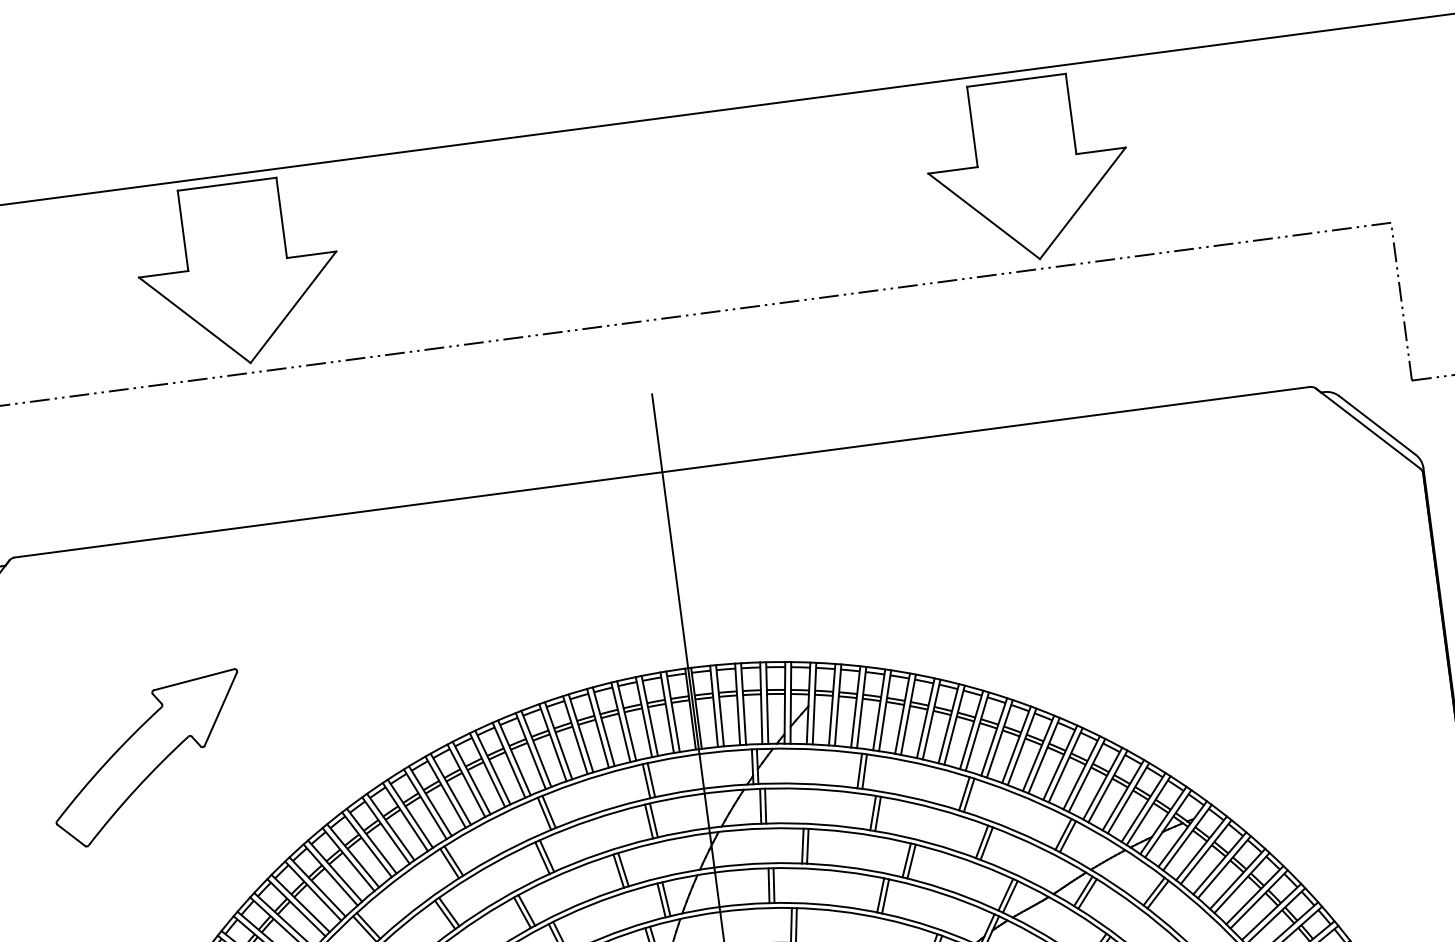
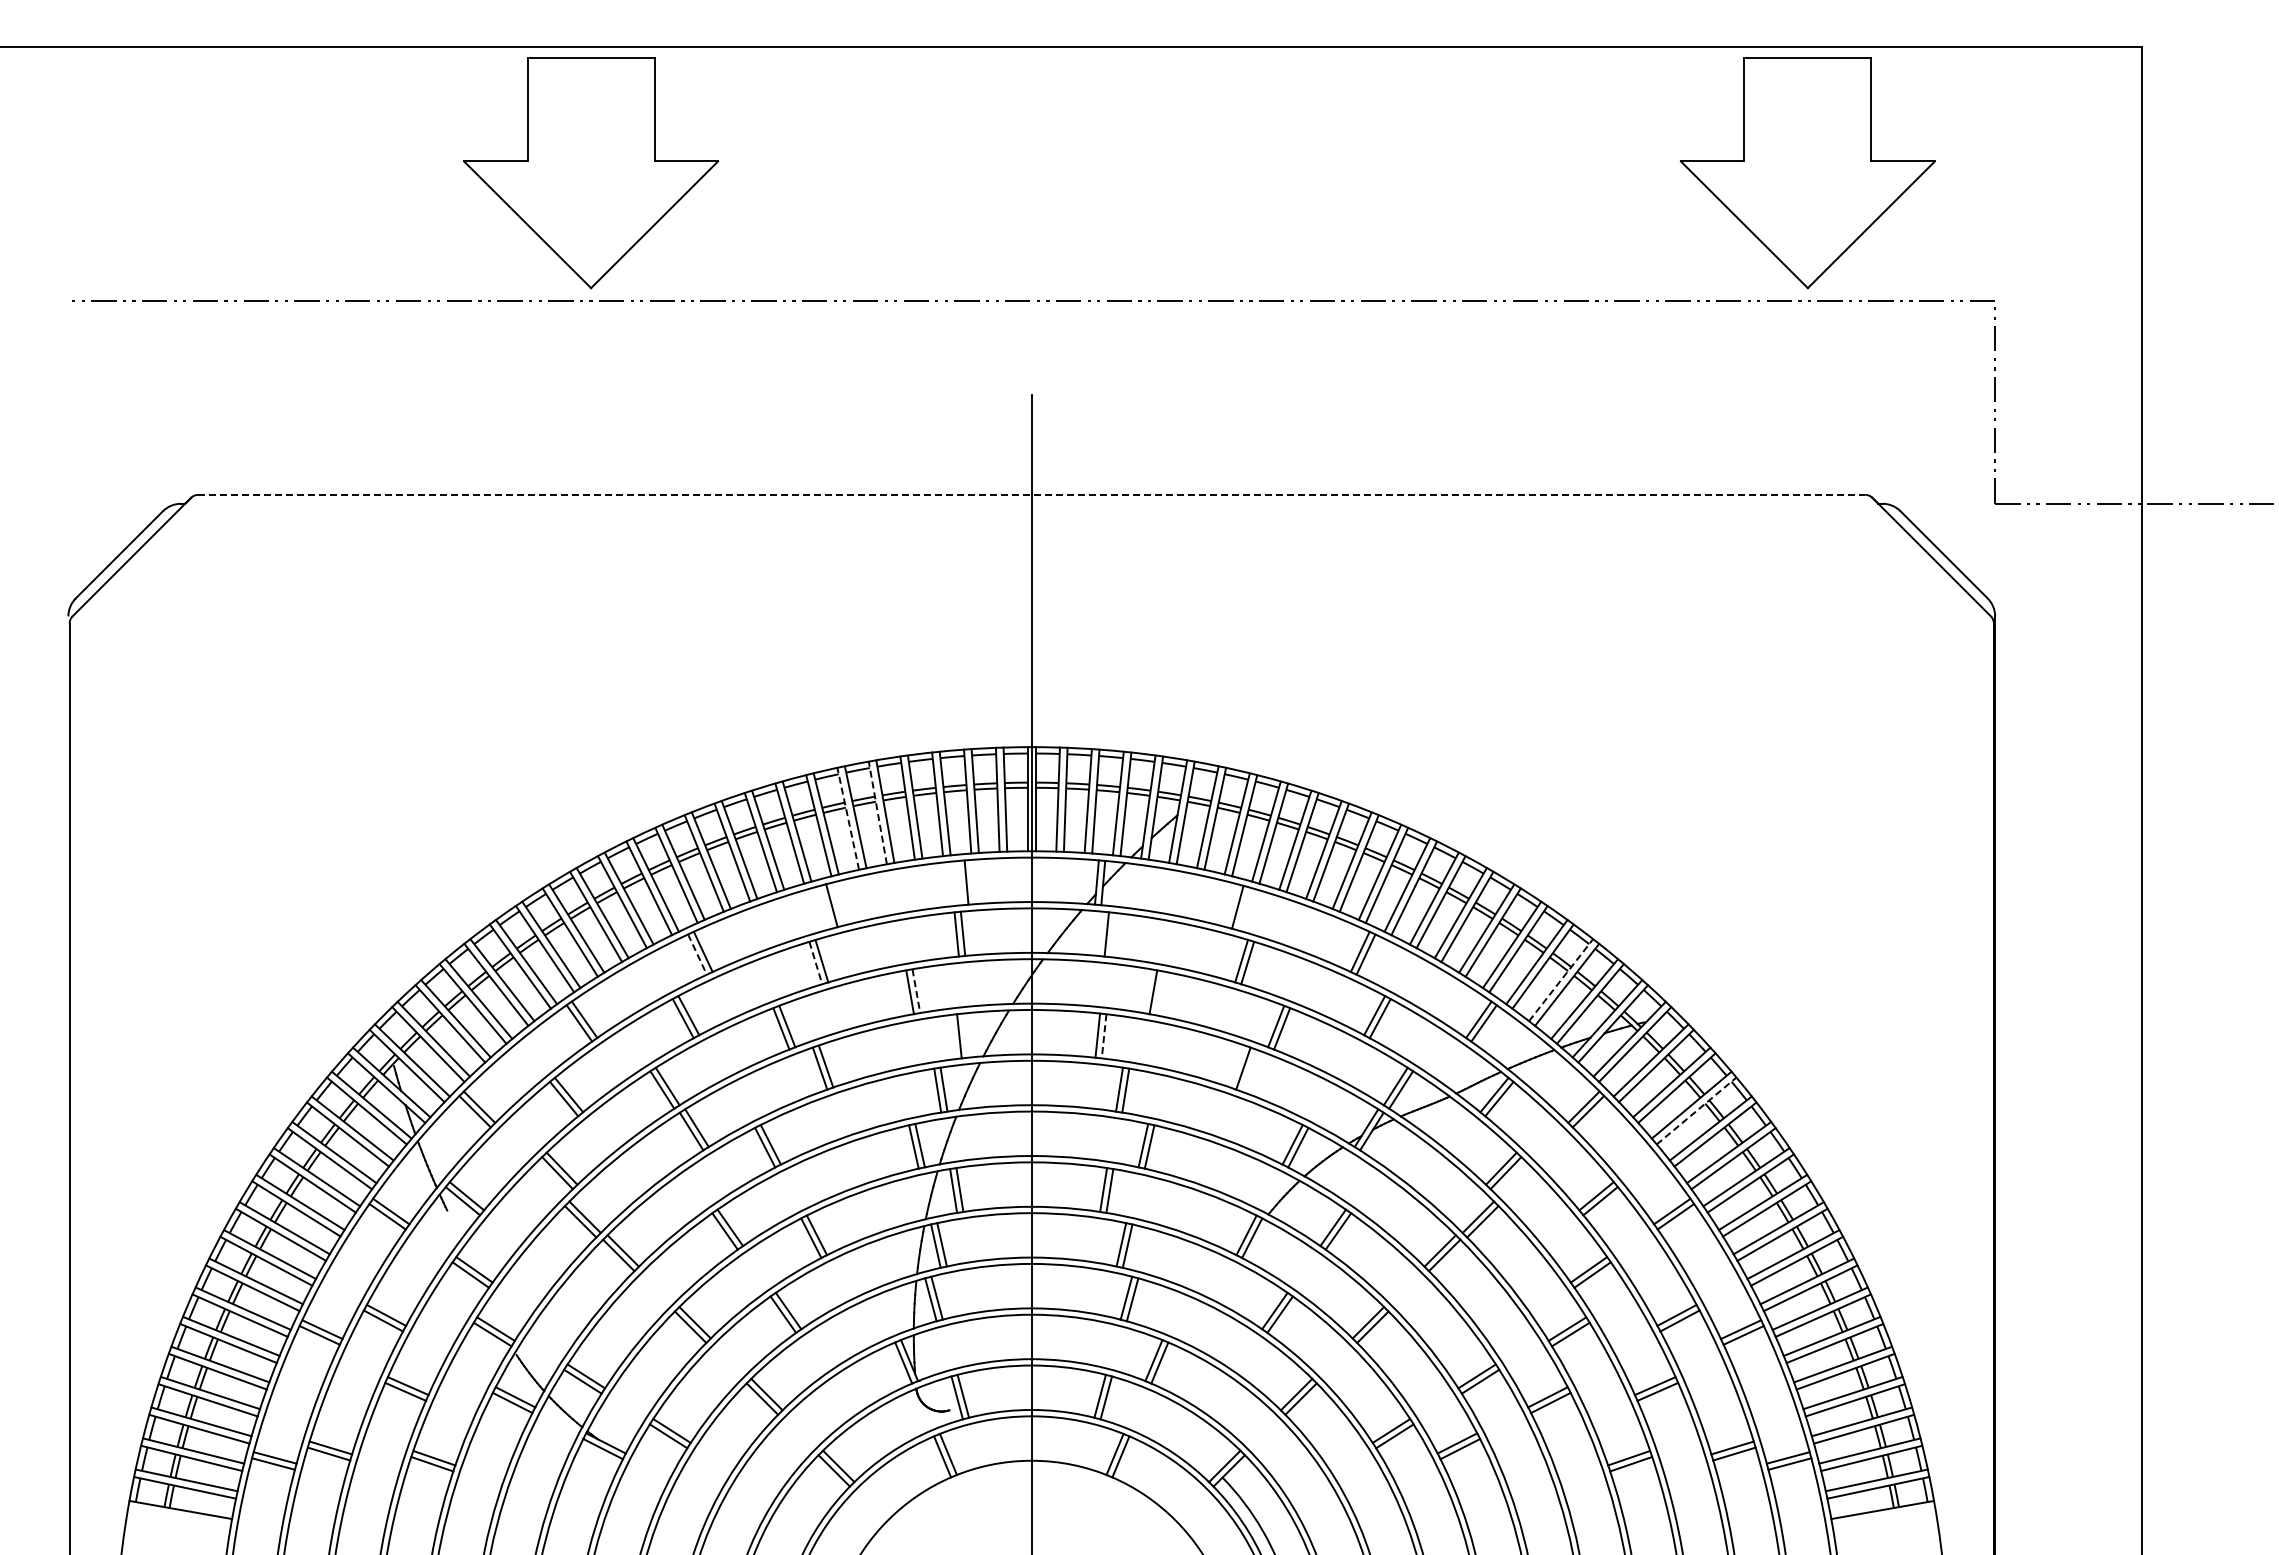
part: (1027, 170) -> (1807, 173), moved
part: (239, 273) -> (591, 173), moved
line: (662, 471) -> (1032, 494), solid -> dashed
line: (575, 734) -> (877, 812), solid -> dashed
line: (553, 742) -> (848, 818), solid -> dashed
part: (148, 759) -> (333, 772), removed
line: (859, 770) -> (1231, 905), removed
line: (646, 780) -> (960, 882), removed
line: (1123, 794) -> (1561, 979), solid -> dashed
line: (760, 806) -> (1100, 933), removed
line: (544, 813) -> (825, 906), removed
line: (803, 846) -> (1147, 991), removed
line: (543, 858) -> (816, 963), solid -> dashed
line: (449, 864) -> (697, 955), solid -> dashed
line: (623, 869) -> (916, 991), solid -> dashed
line: (1241, 882) -> (1696, 1110), solid -> dashed
line: (774, 885) -> (1104, 1036), solid -> dashed
line: (880, 895) -> (1237, 1066), removed
line: (666, 899) -> (965, 1035), removed

